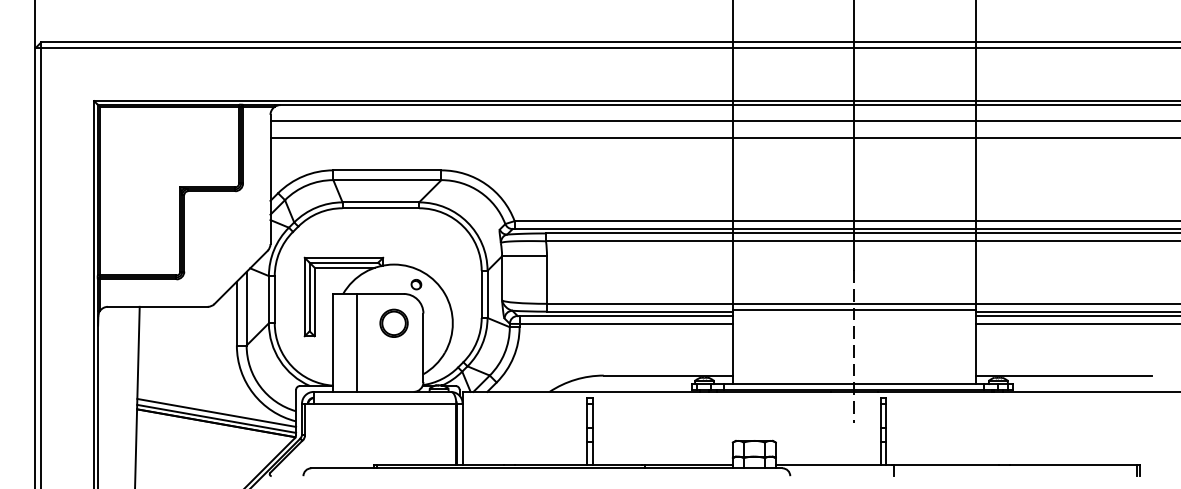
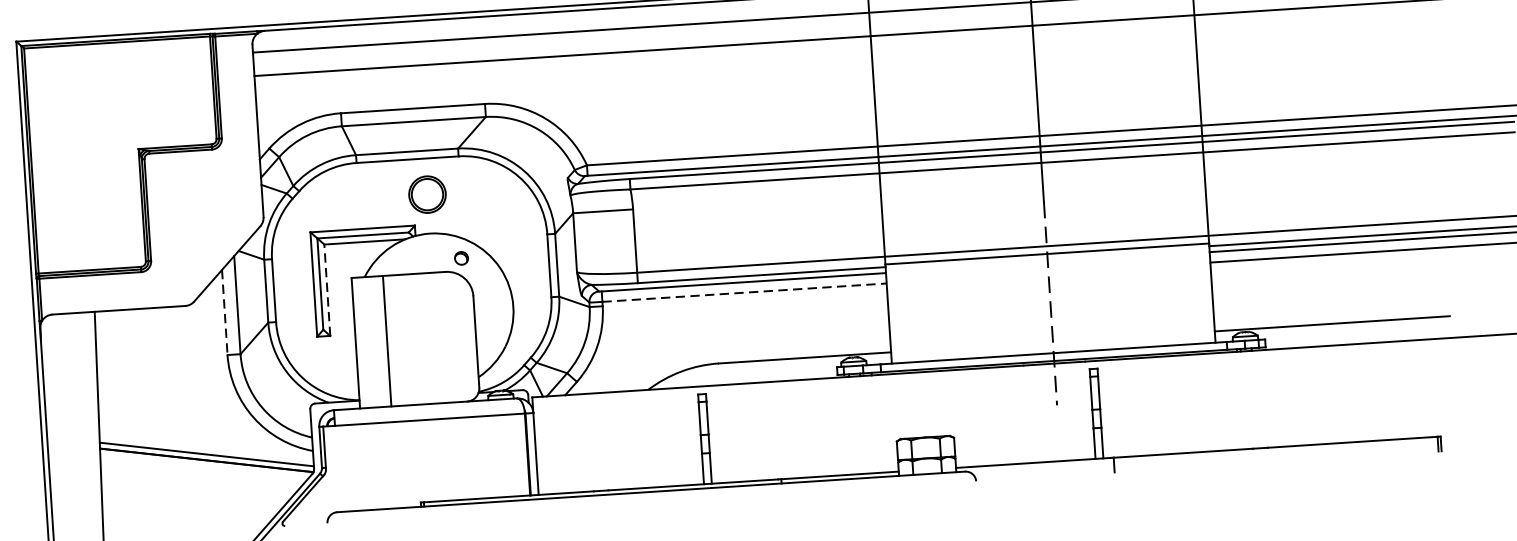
line: (314, 301) -> (327, 289), solid -> dashed
line: (236, 313) -> (224, 312), solid -> dashed
part: (393, 322) -> (426, 193), moved
line: (626, 323) -> (744, 292), solid -> dashed
line: (216, 412) -> (206, 446), removed

